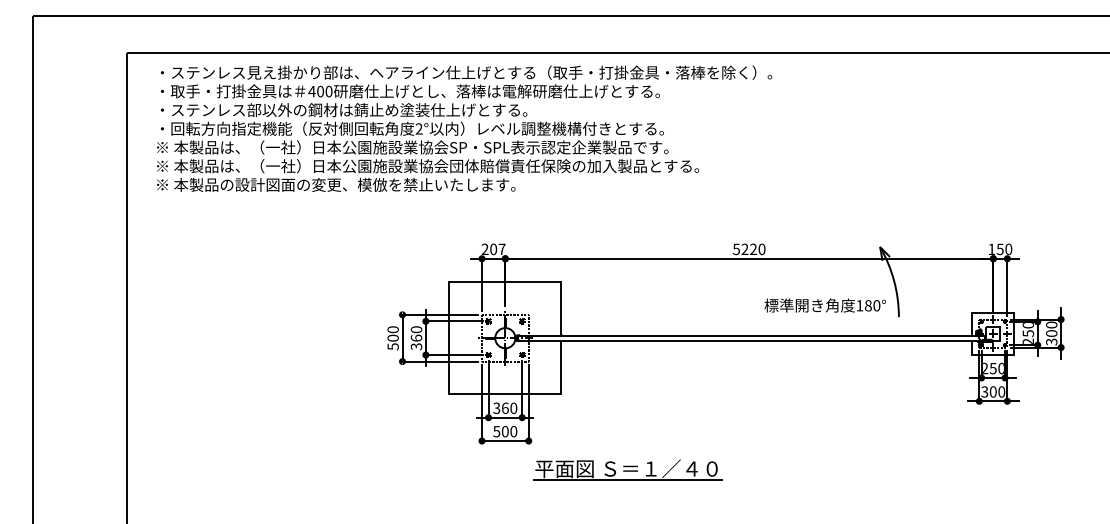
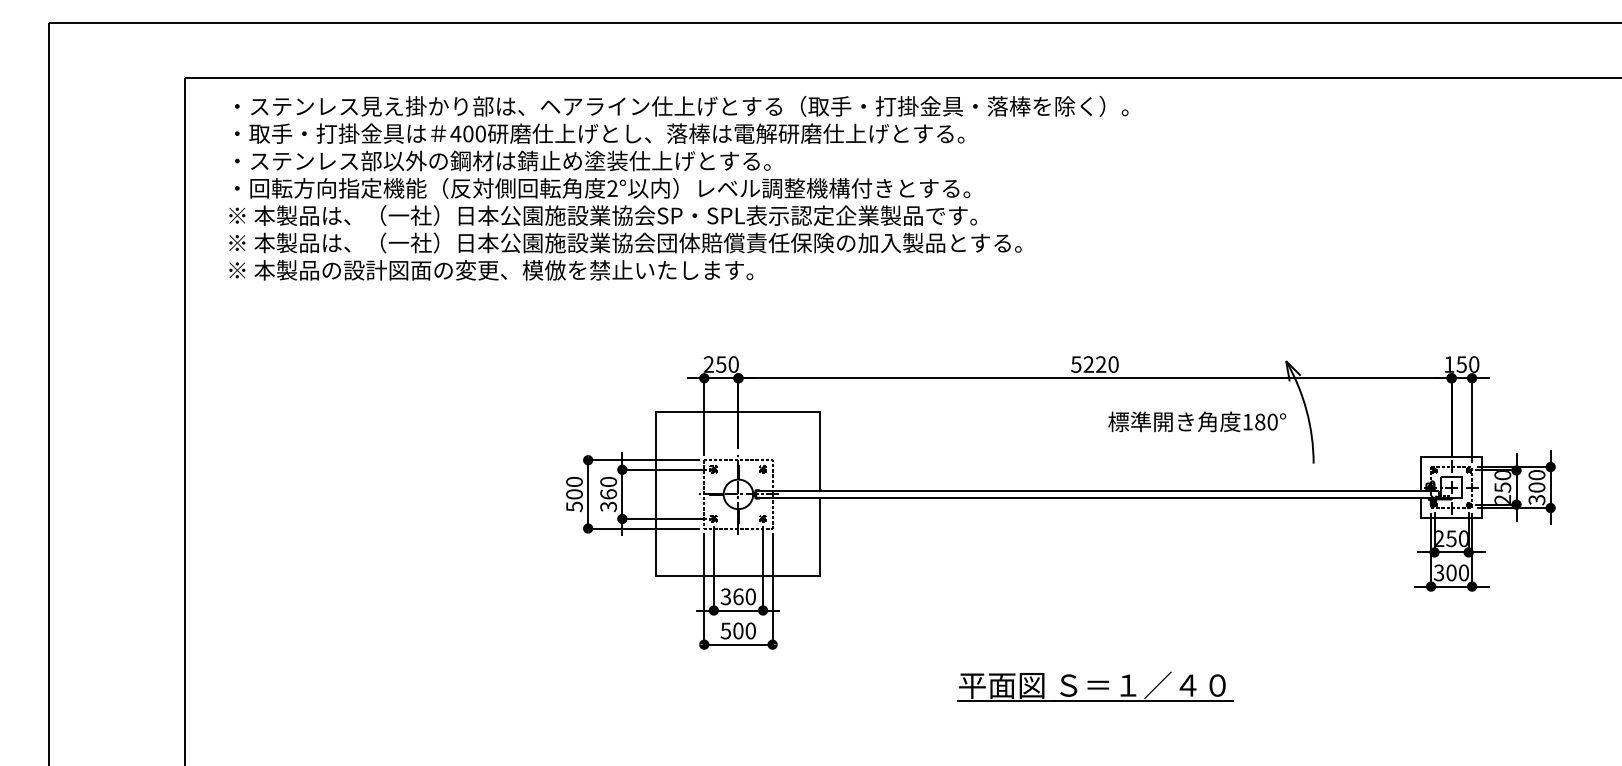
text: (497, 249) -> (726, 364), 207 -> 250
text: (824, 305) -> (1196, 421), moved
part: (627, 469) -> (1093, 686), moved

